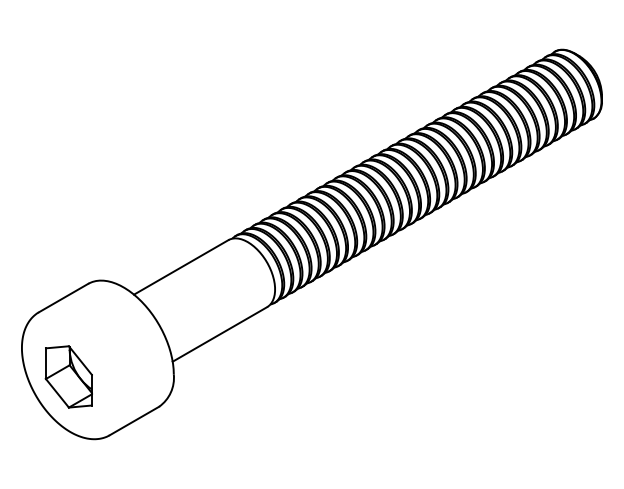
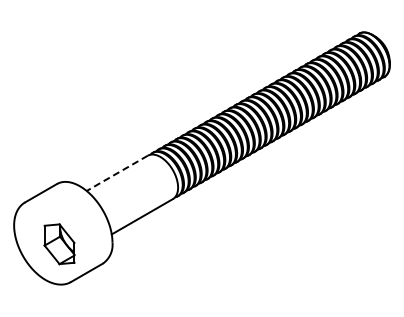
line: (179, 267) -> (116, 173), solid -> dashed
part: (68, 377) -> (59, 244), moved

